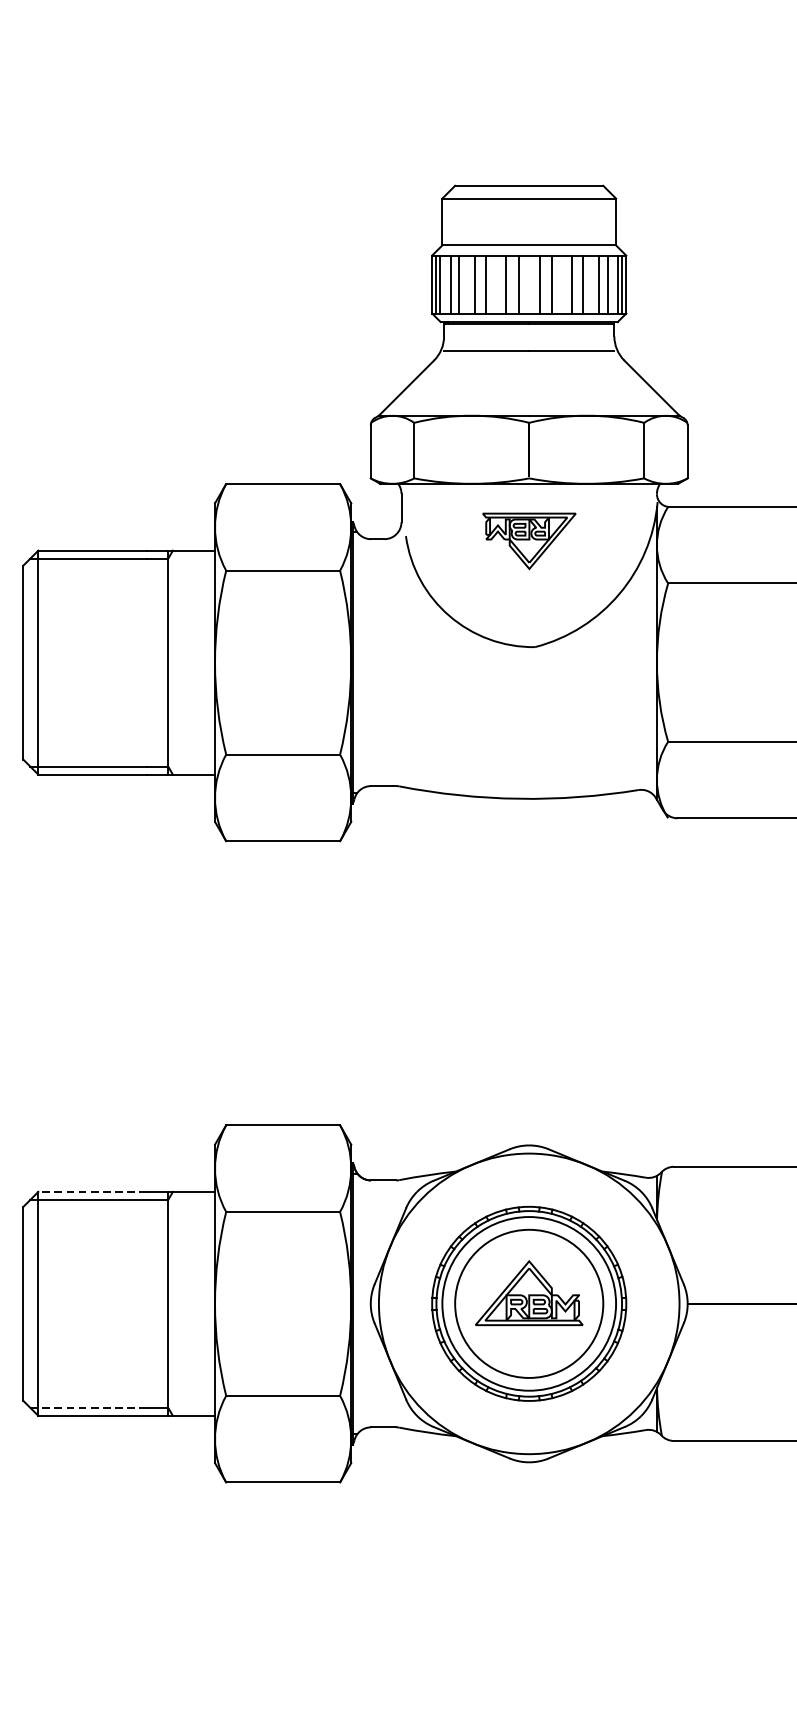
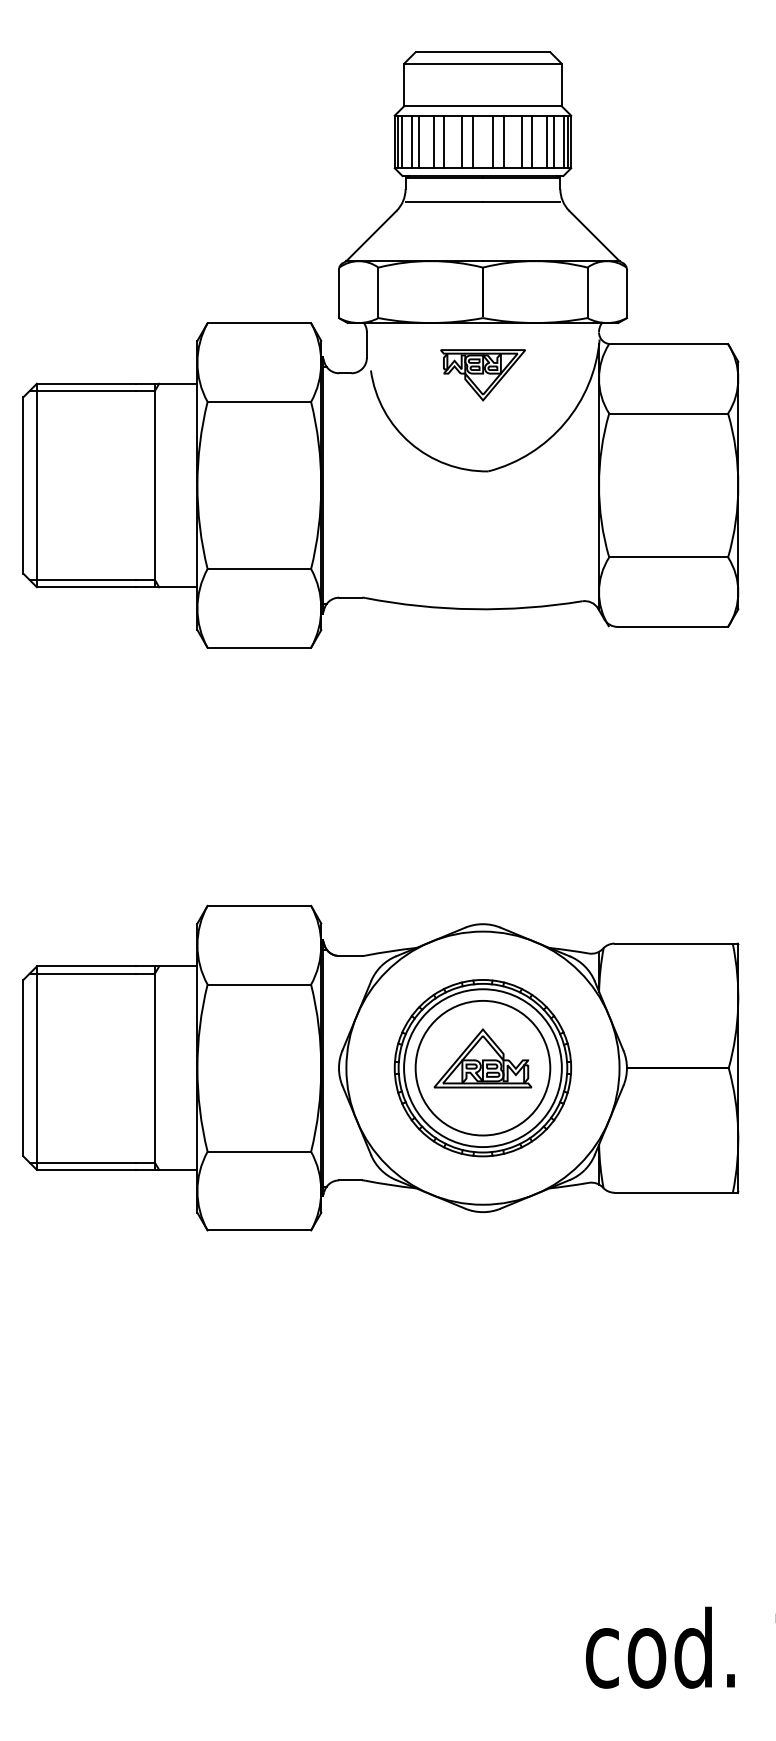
line: (91, 1191) -> (85, 966), dashed -> solid
line: (88, 1407) -> (82, 1162), dashed -> solid

